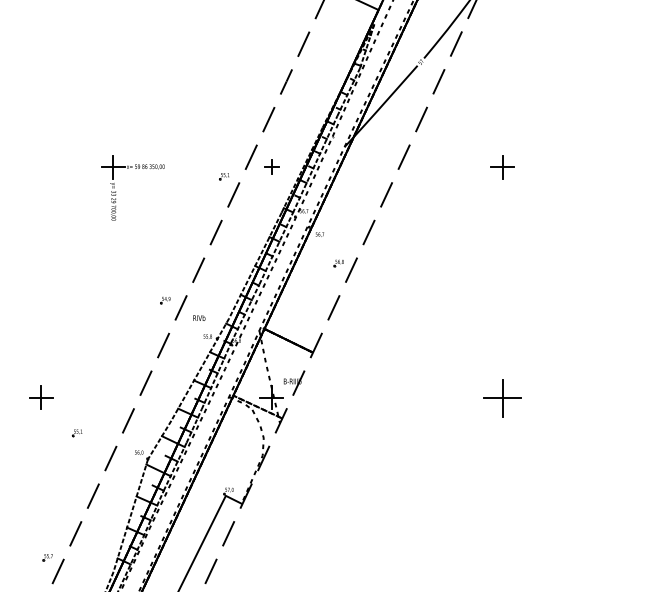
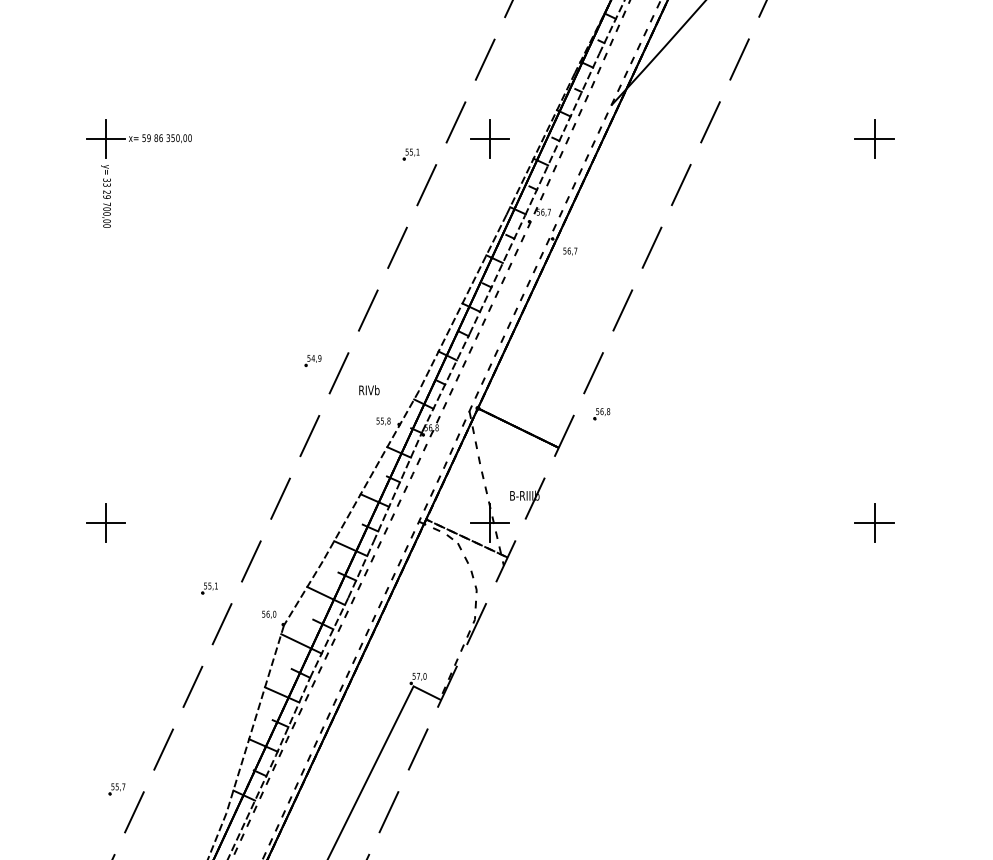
part: (271, 167) -> (489, 139), size x1.67
part: (116, 191) -> (111, 179), moved
part: (338, 263) -> (601, 414), moved
part: (502, 397) -> (874, 522), size x0.62
part: (77, 433) -> (209, 589), moved

